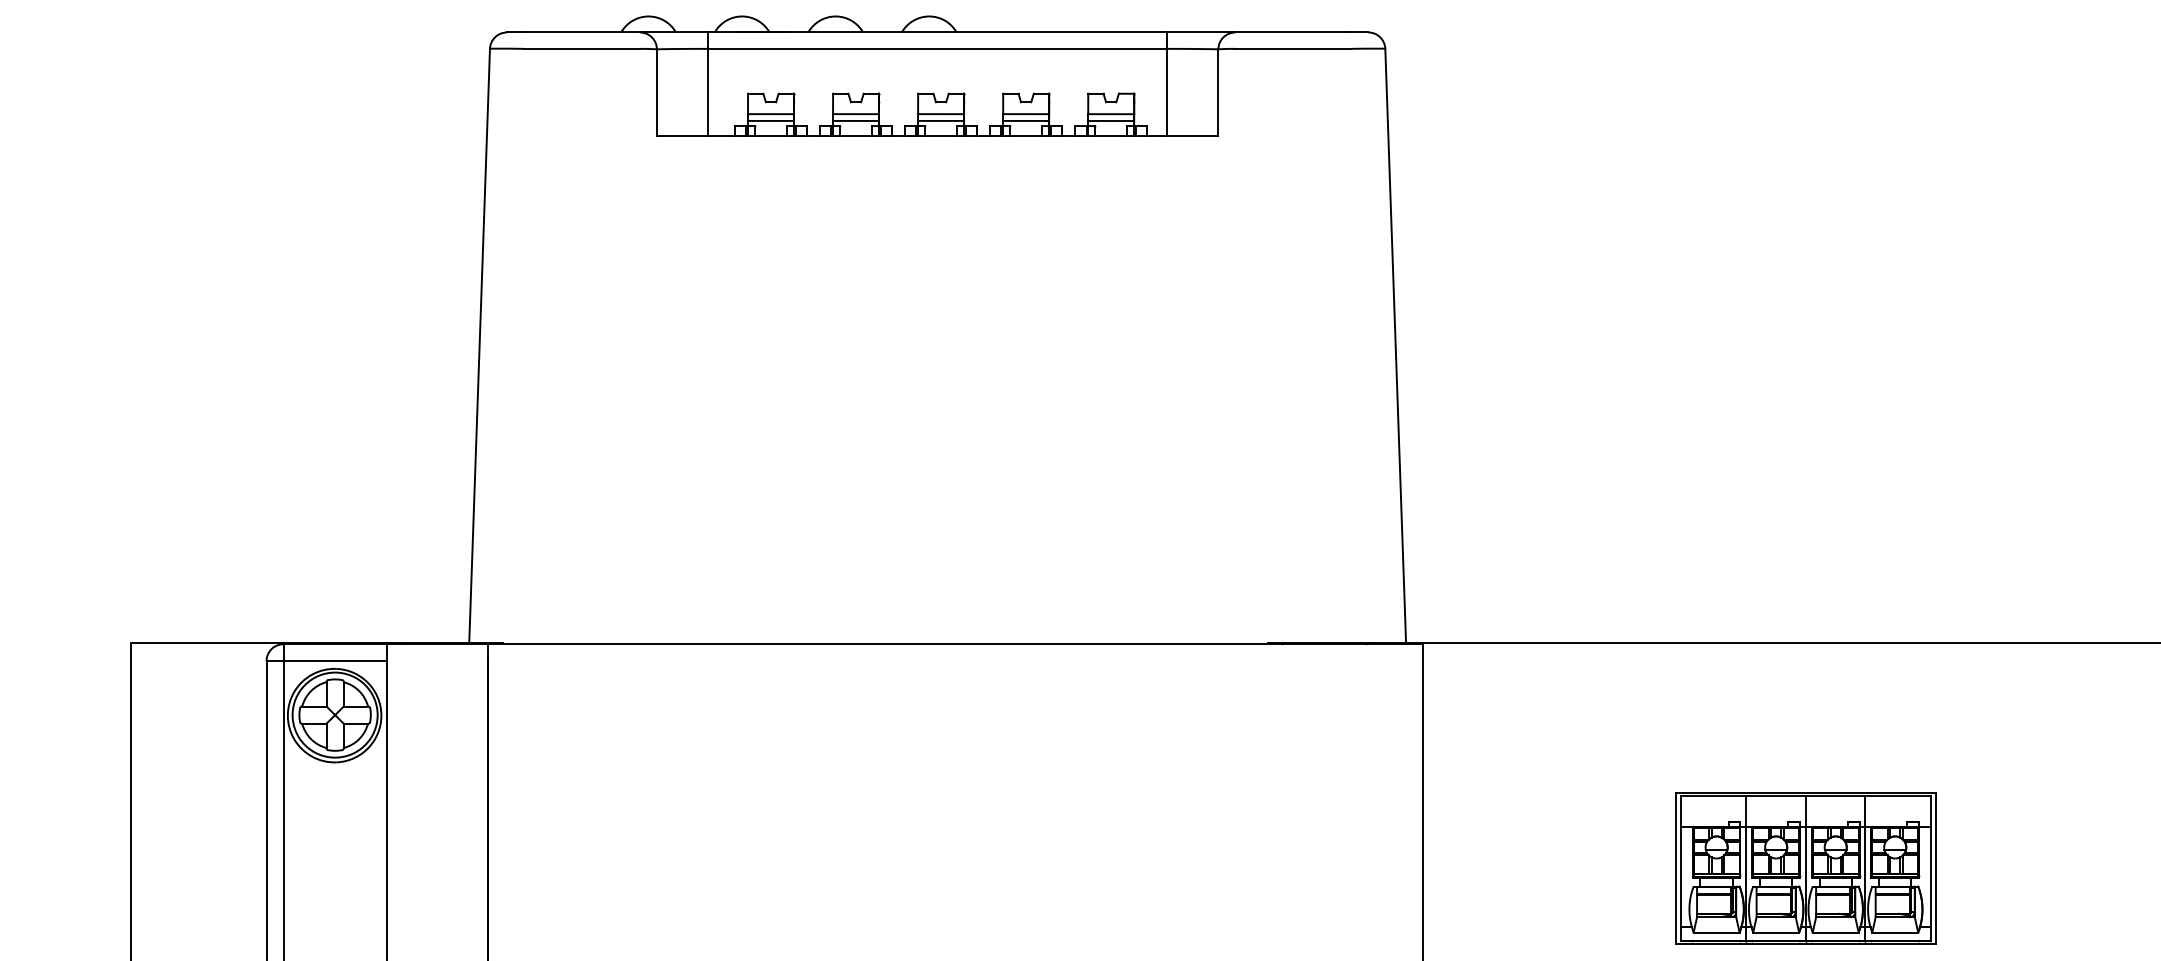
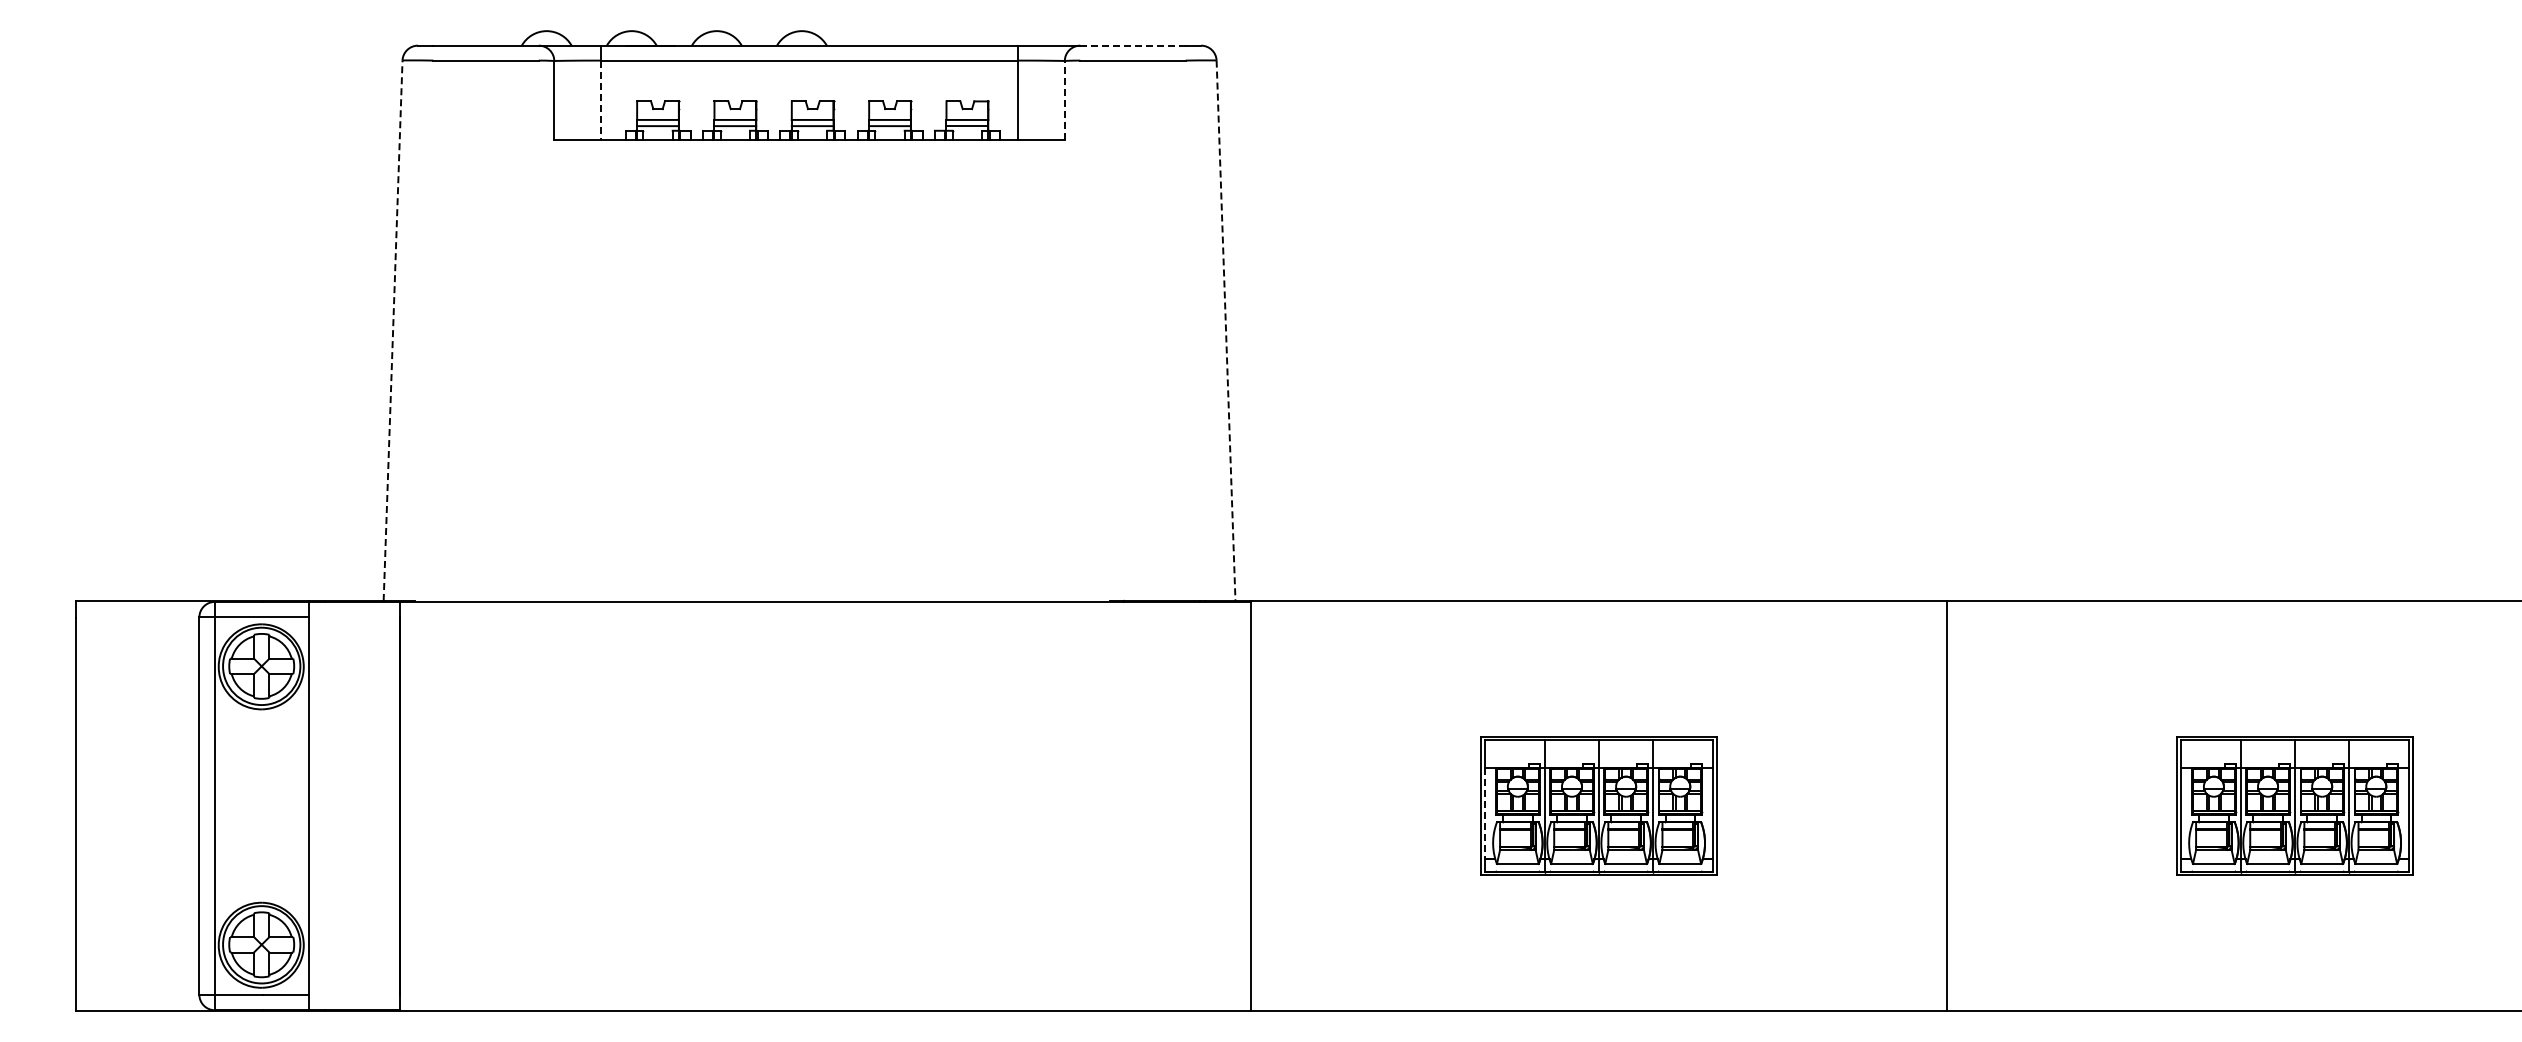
line: (1292, 32) -> (1132, 45), solid -> dashed
line: (707, 92) -> (600, 100), solid -> dashed
line: (1218, 92) -> (1064, 100), solid -> dashed
line: (480, 345) -> (393, 330), solid -> dashed
line: (1396, 346) -> (1226, 331), solid -> dashed
line: (1681, 876) -> (1485, 813), solid -> dashed

